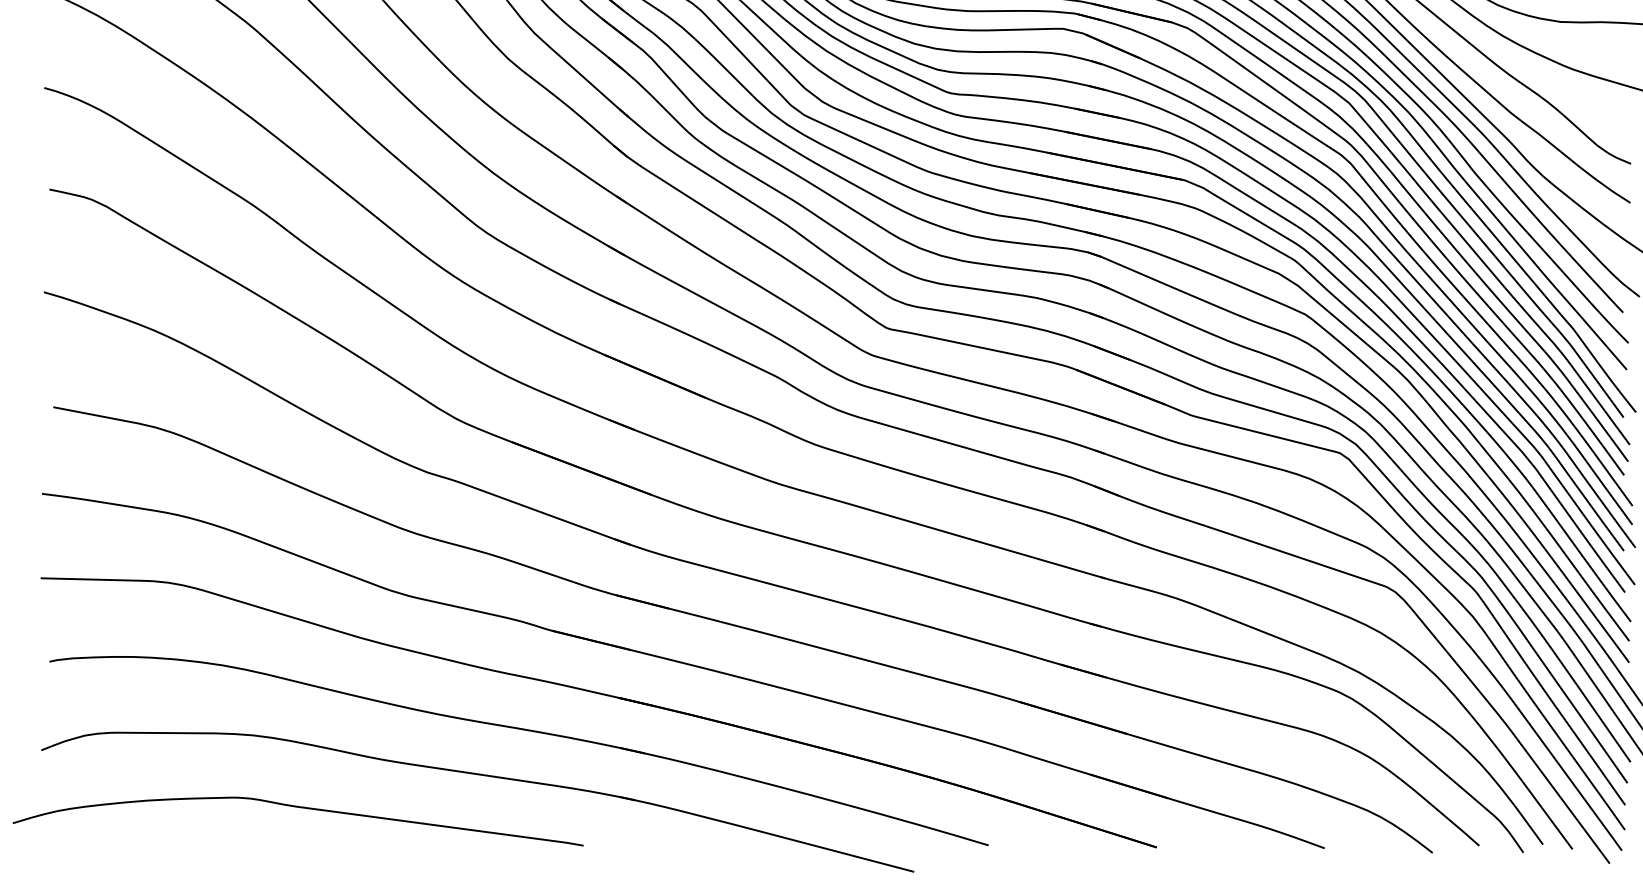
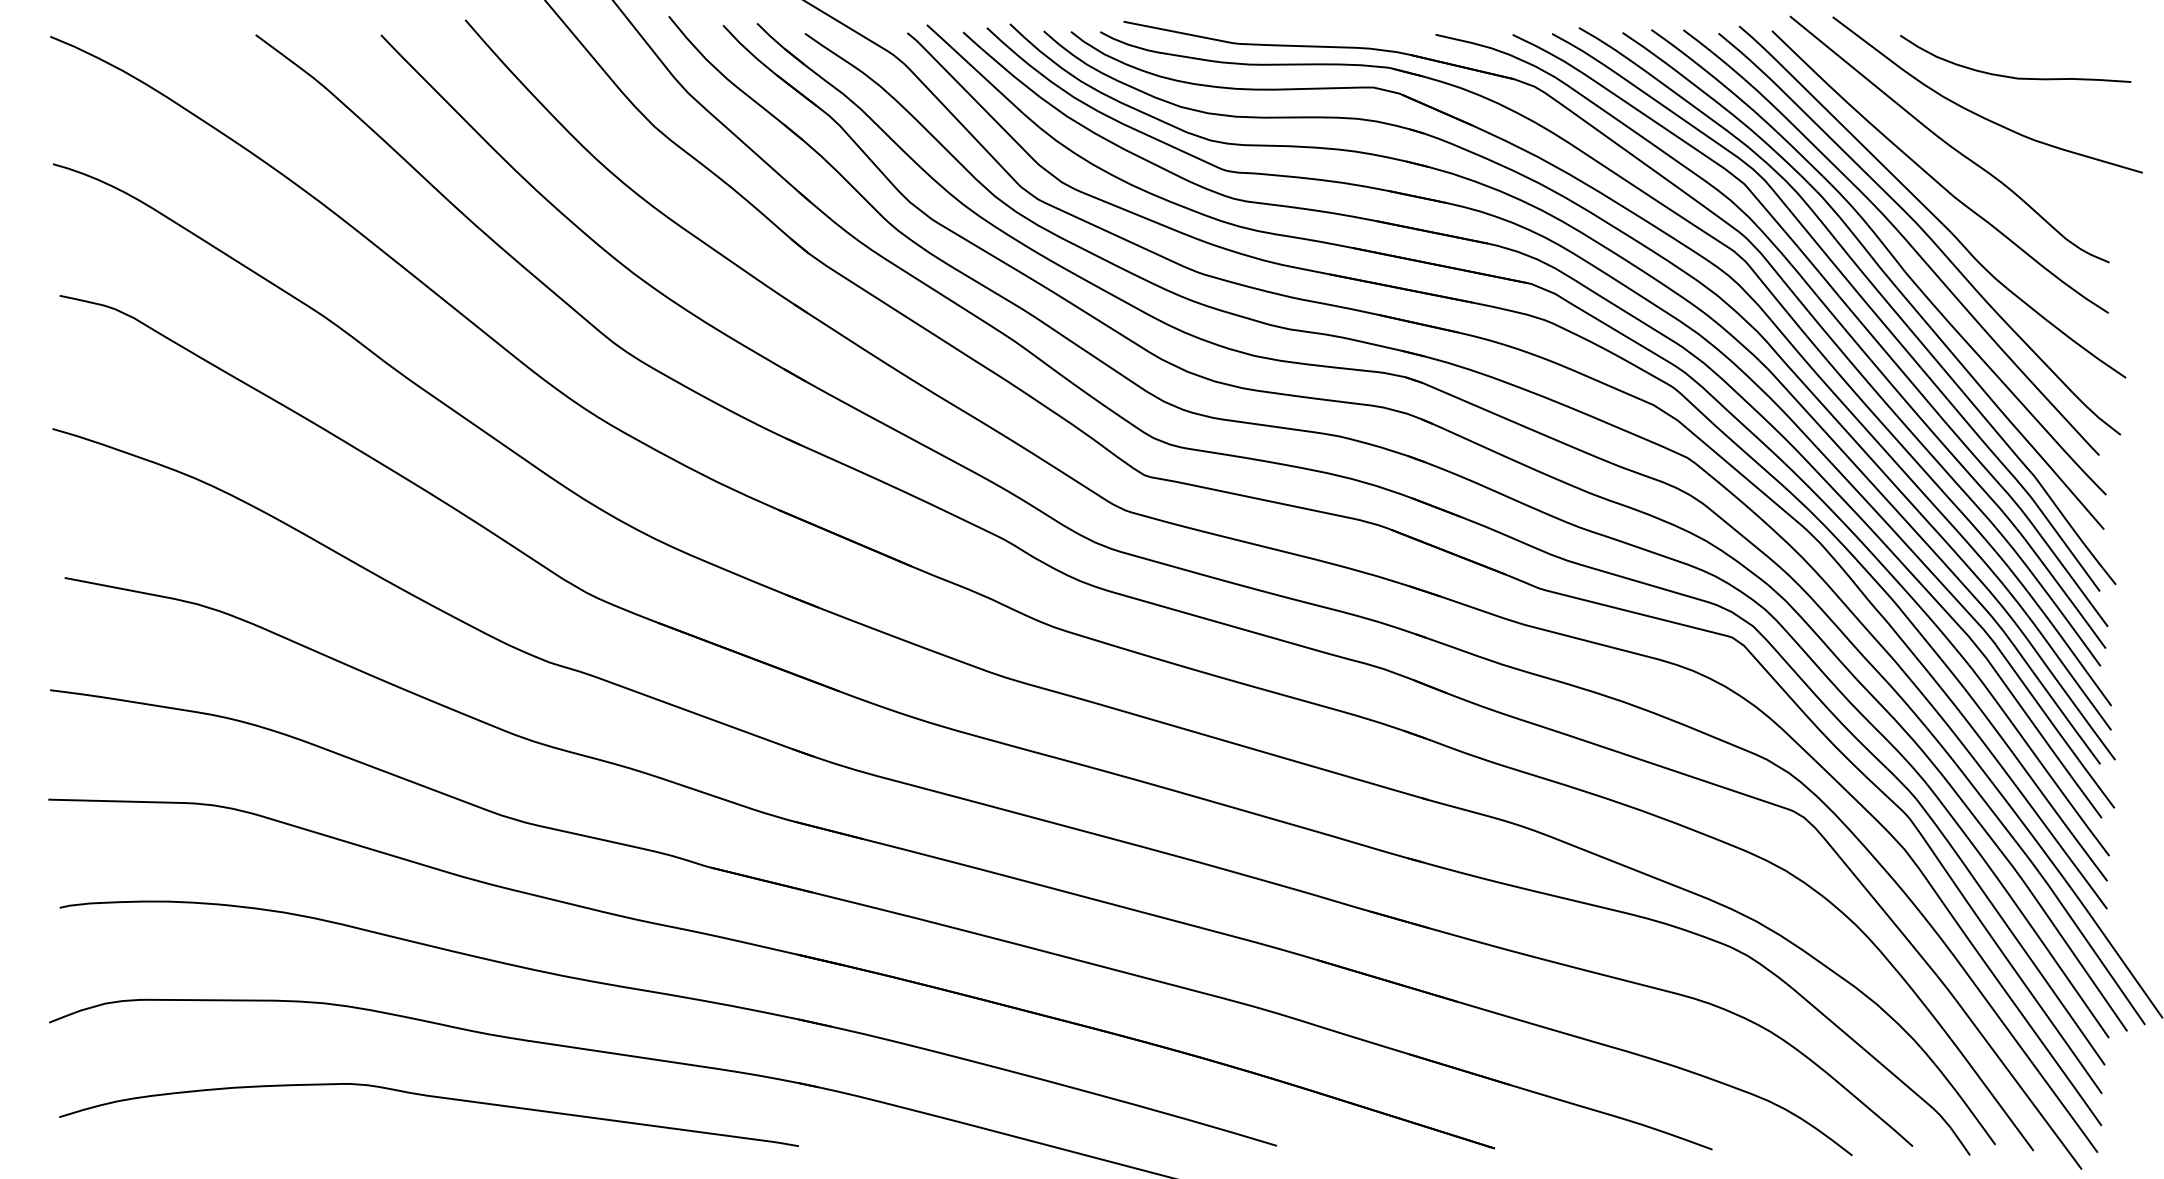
curve: (300, 808) -> (431, 1097), moved

